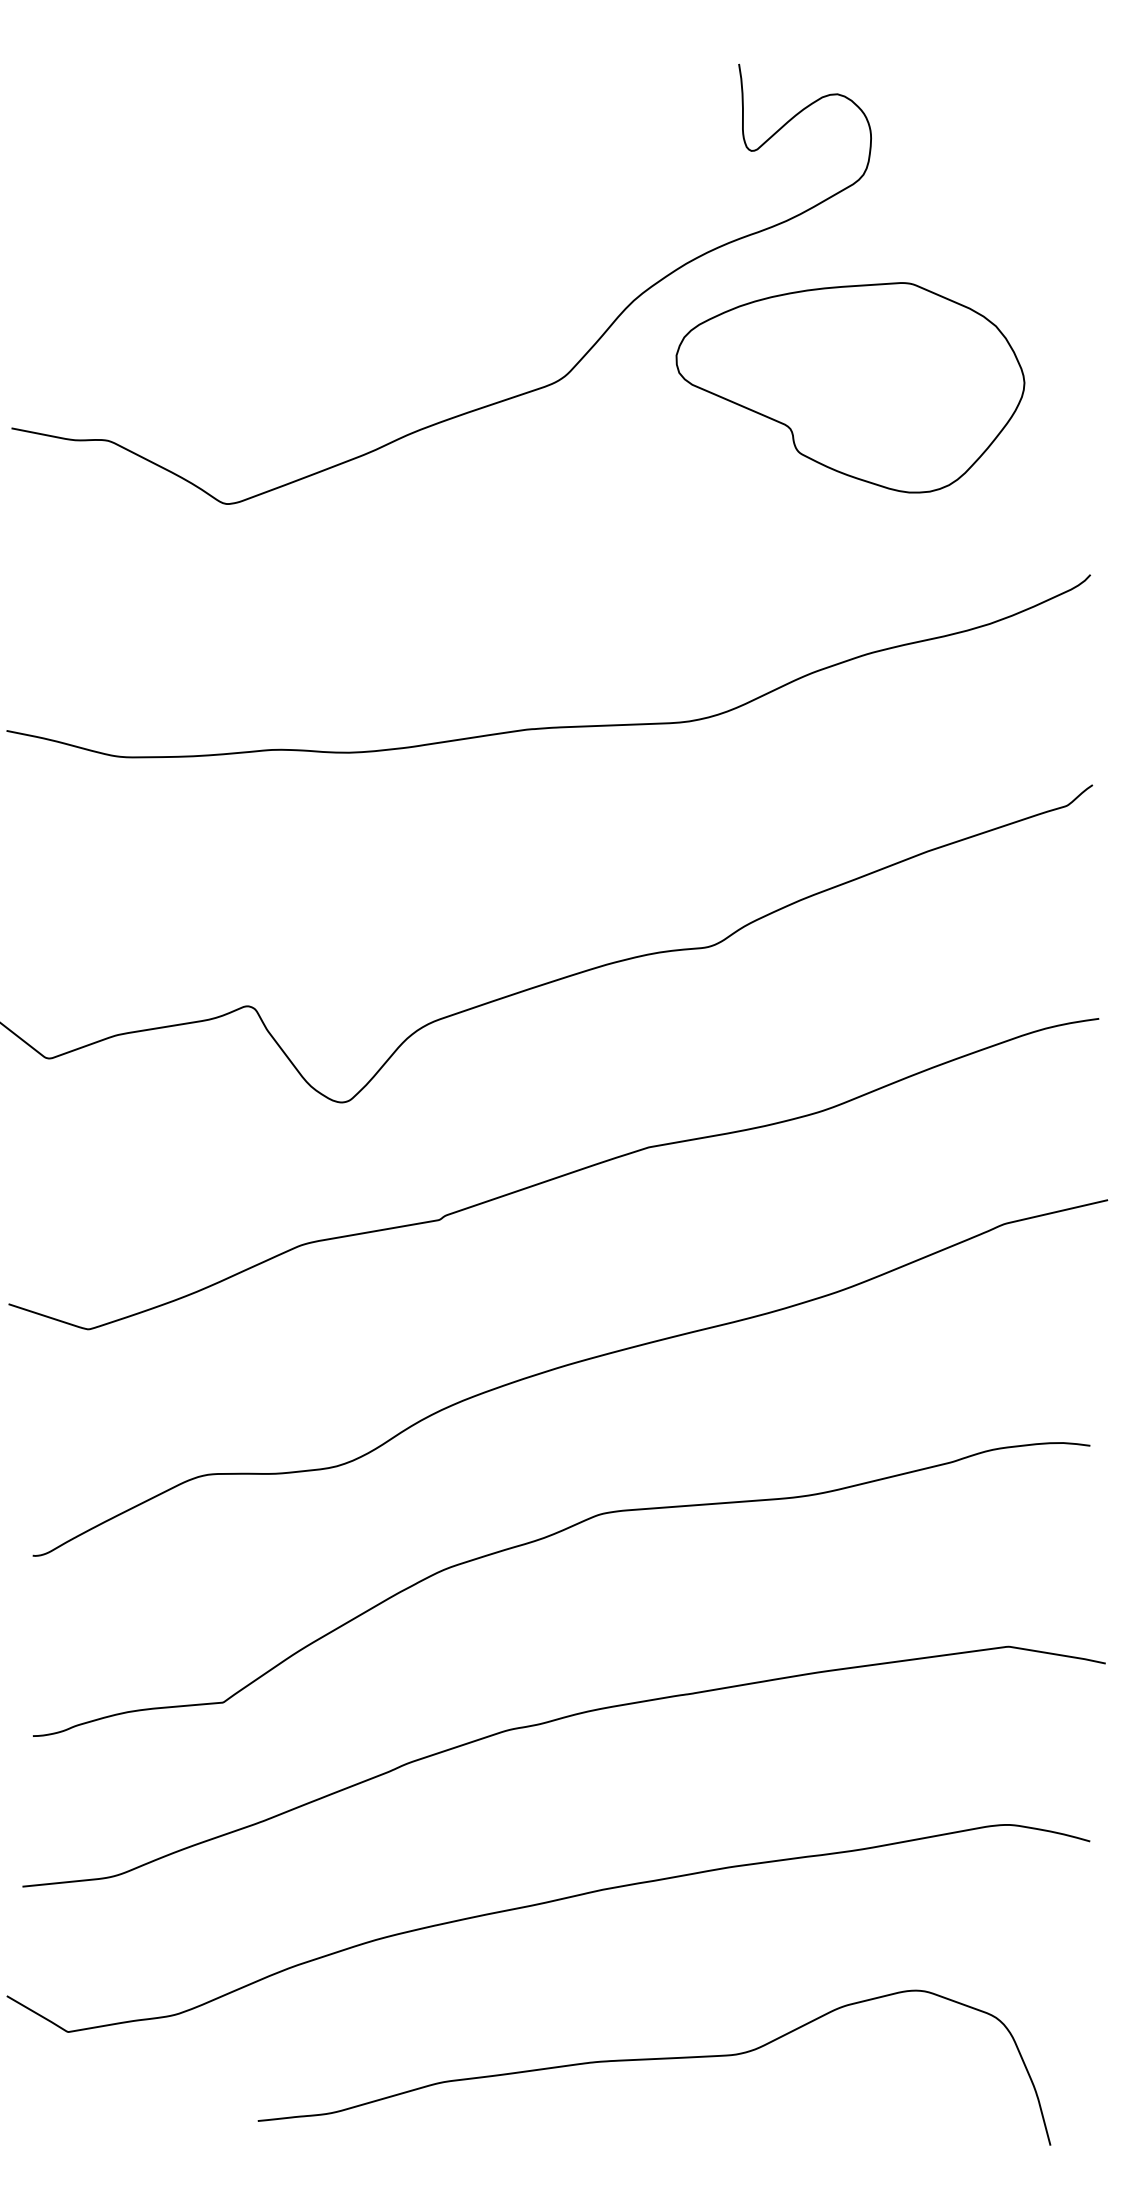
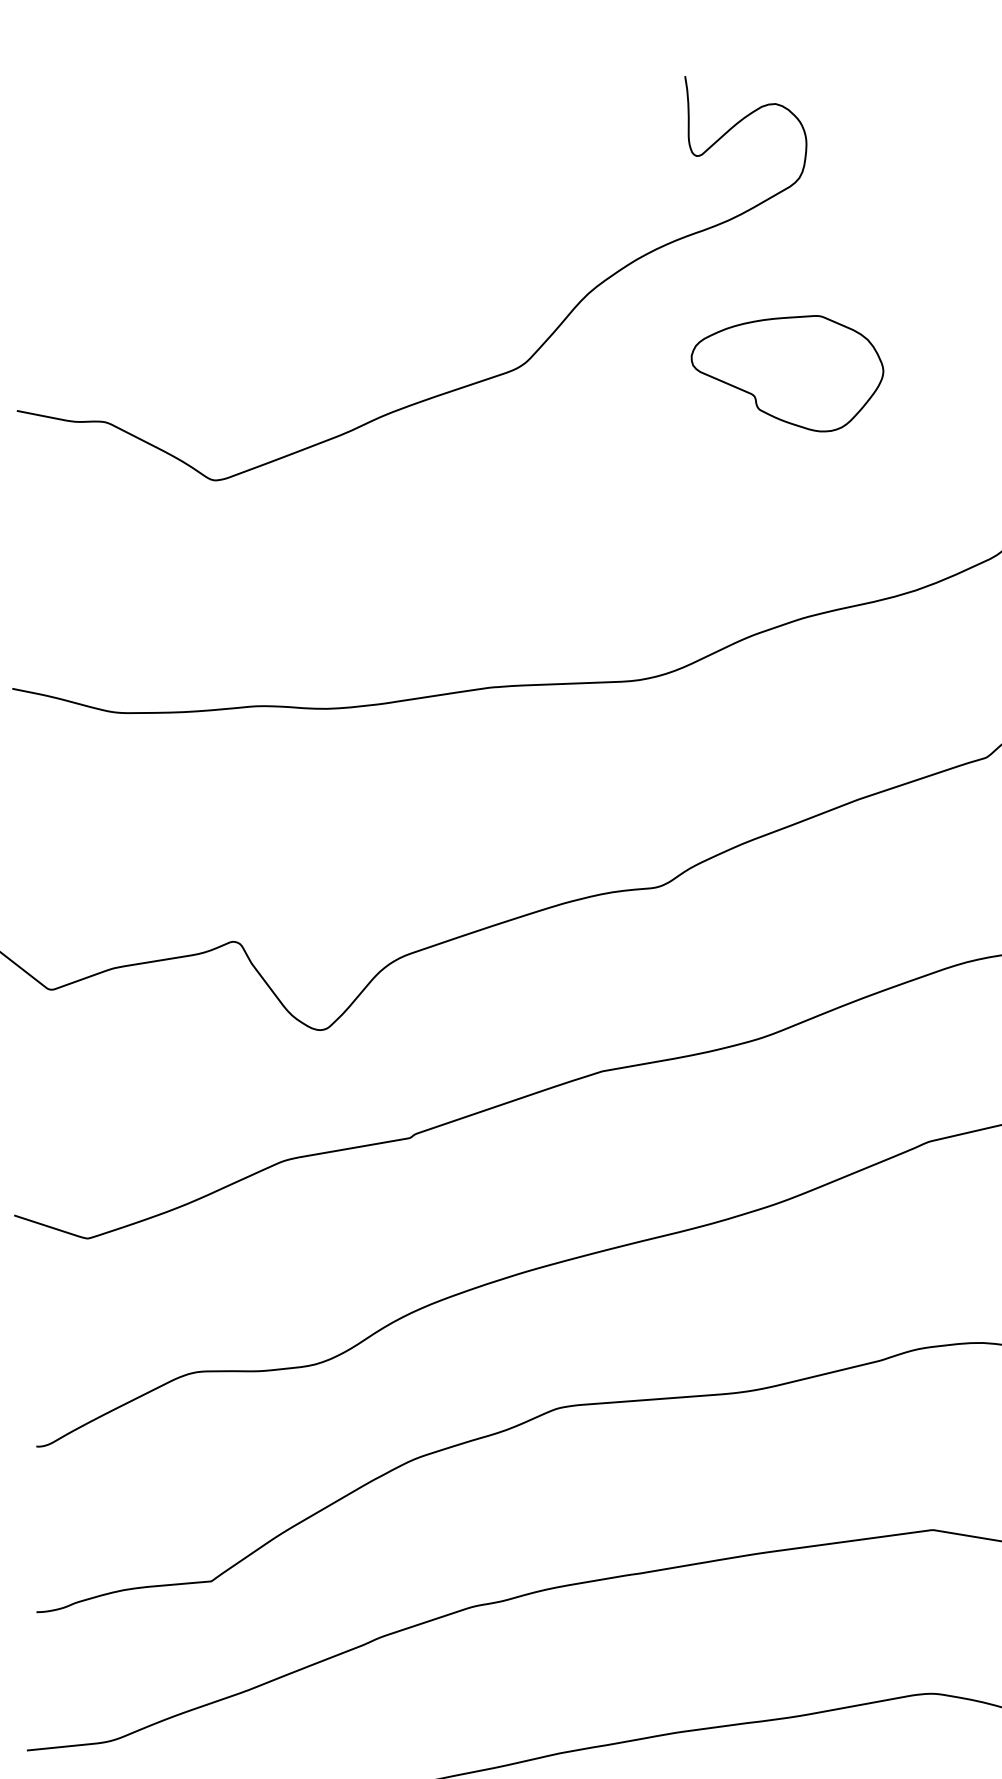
part: (850, 387) -> (787, 373), size x0.6

